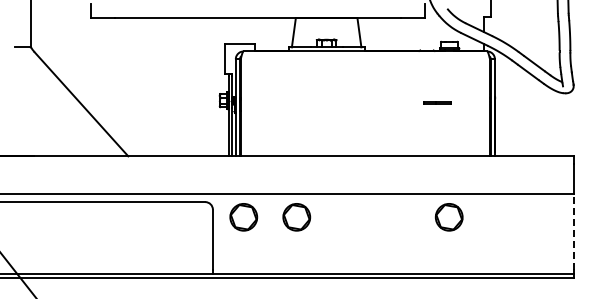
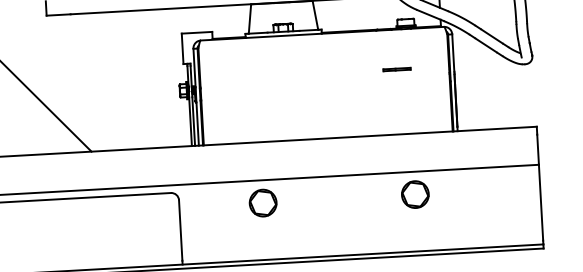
line: (437, 102) -> (396, 68), moved
part: (243, 217) -> (209, 206), removed
line: (574, 232) -> (541, 202), dashed -> solid

